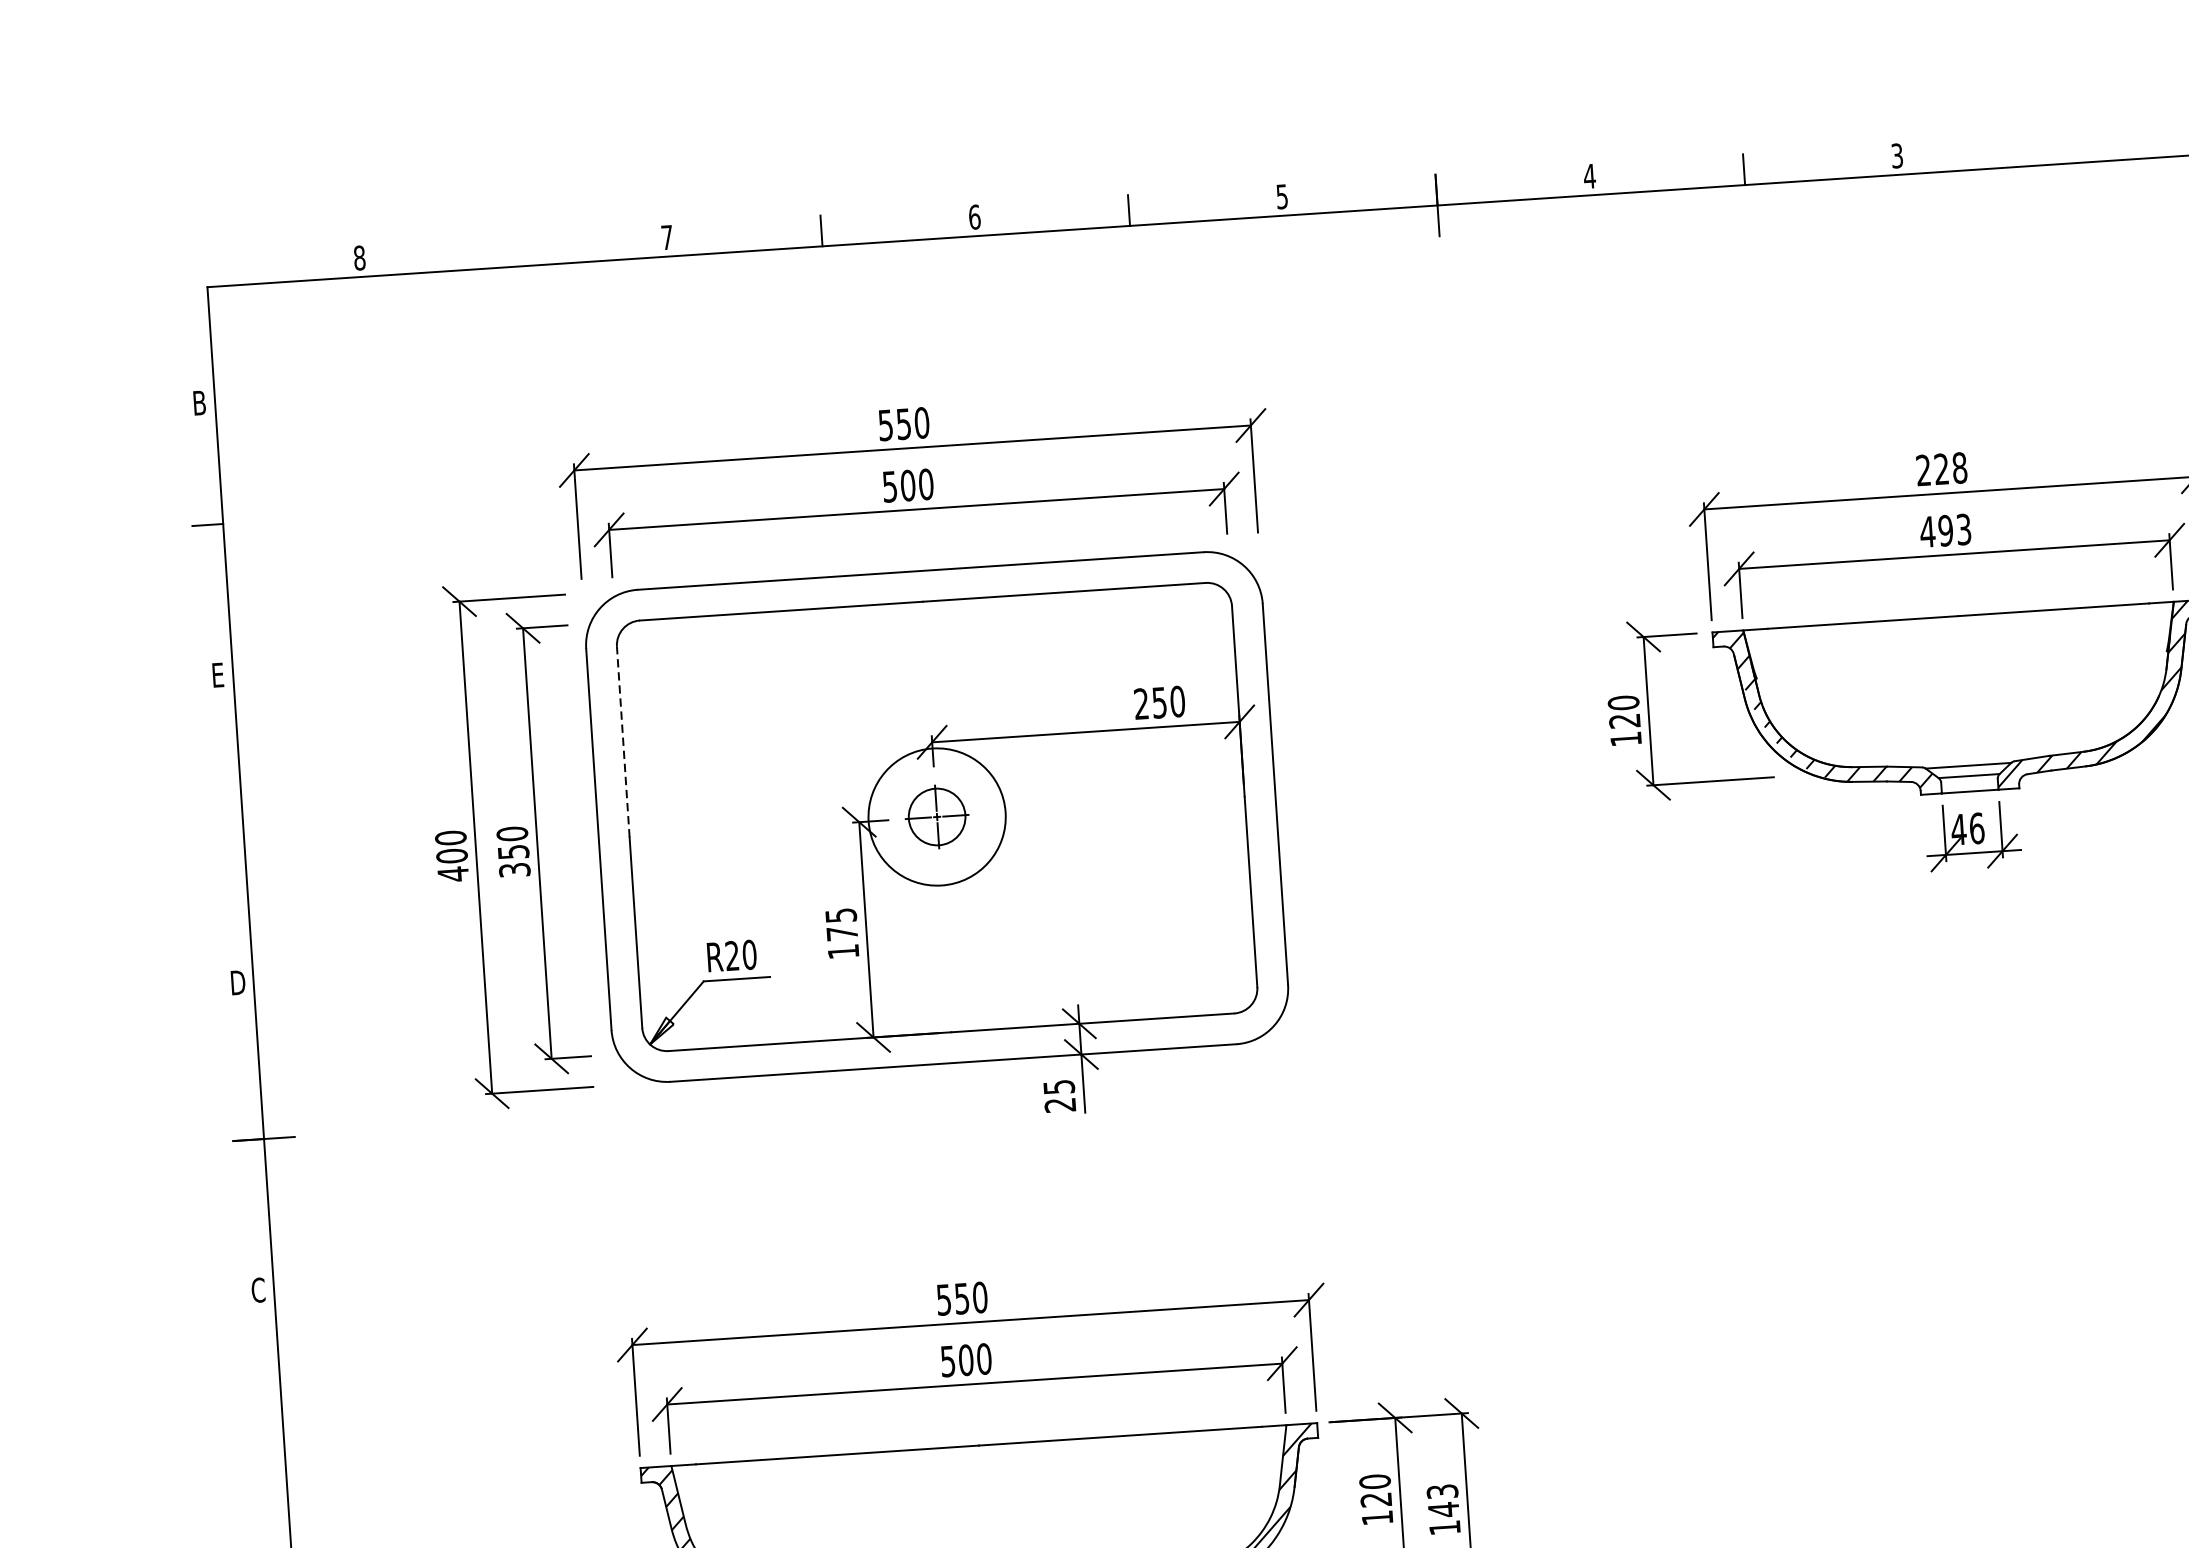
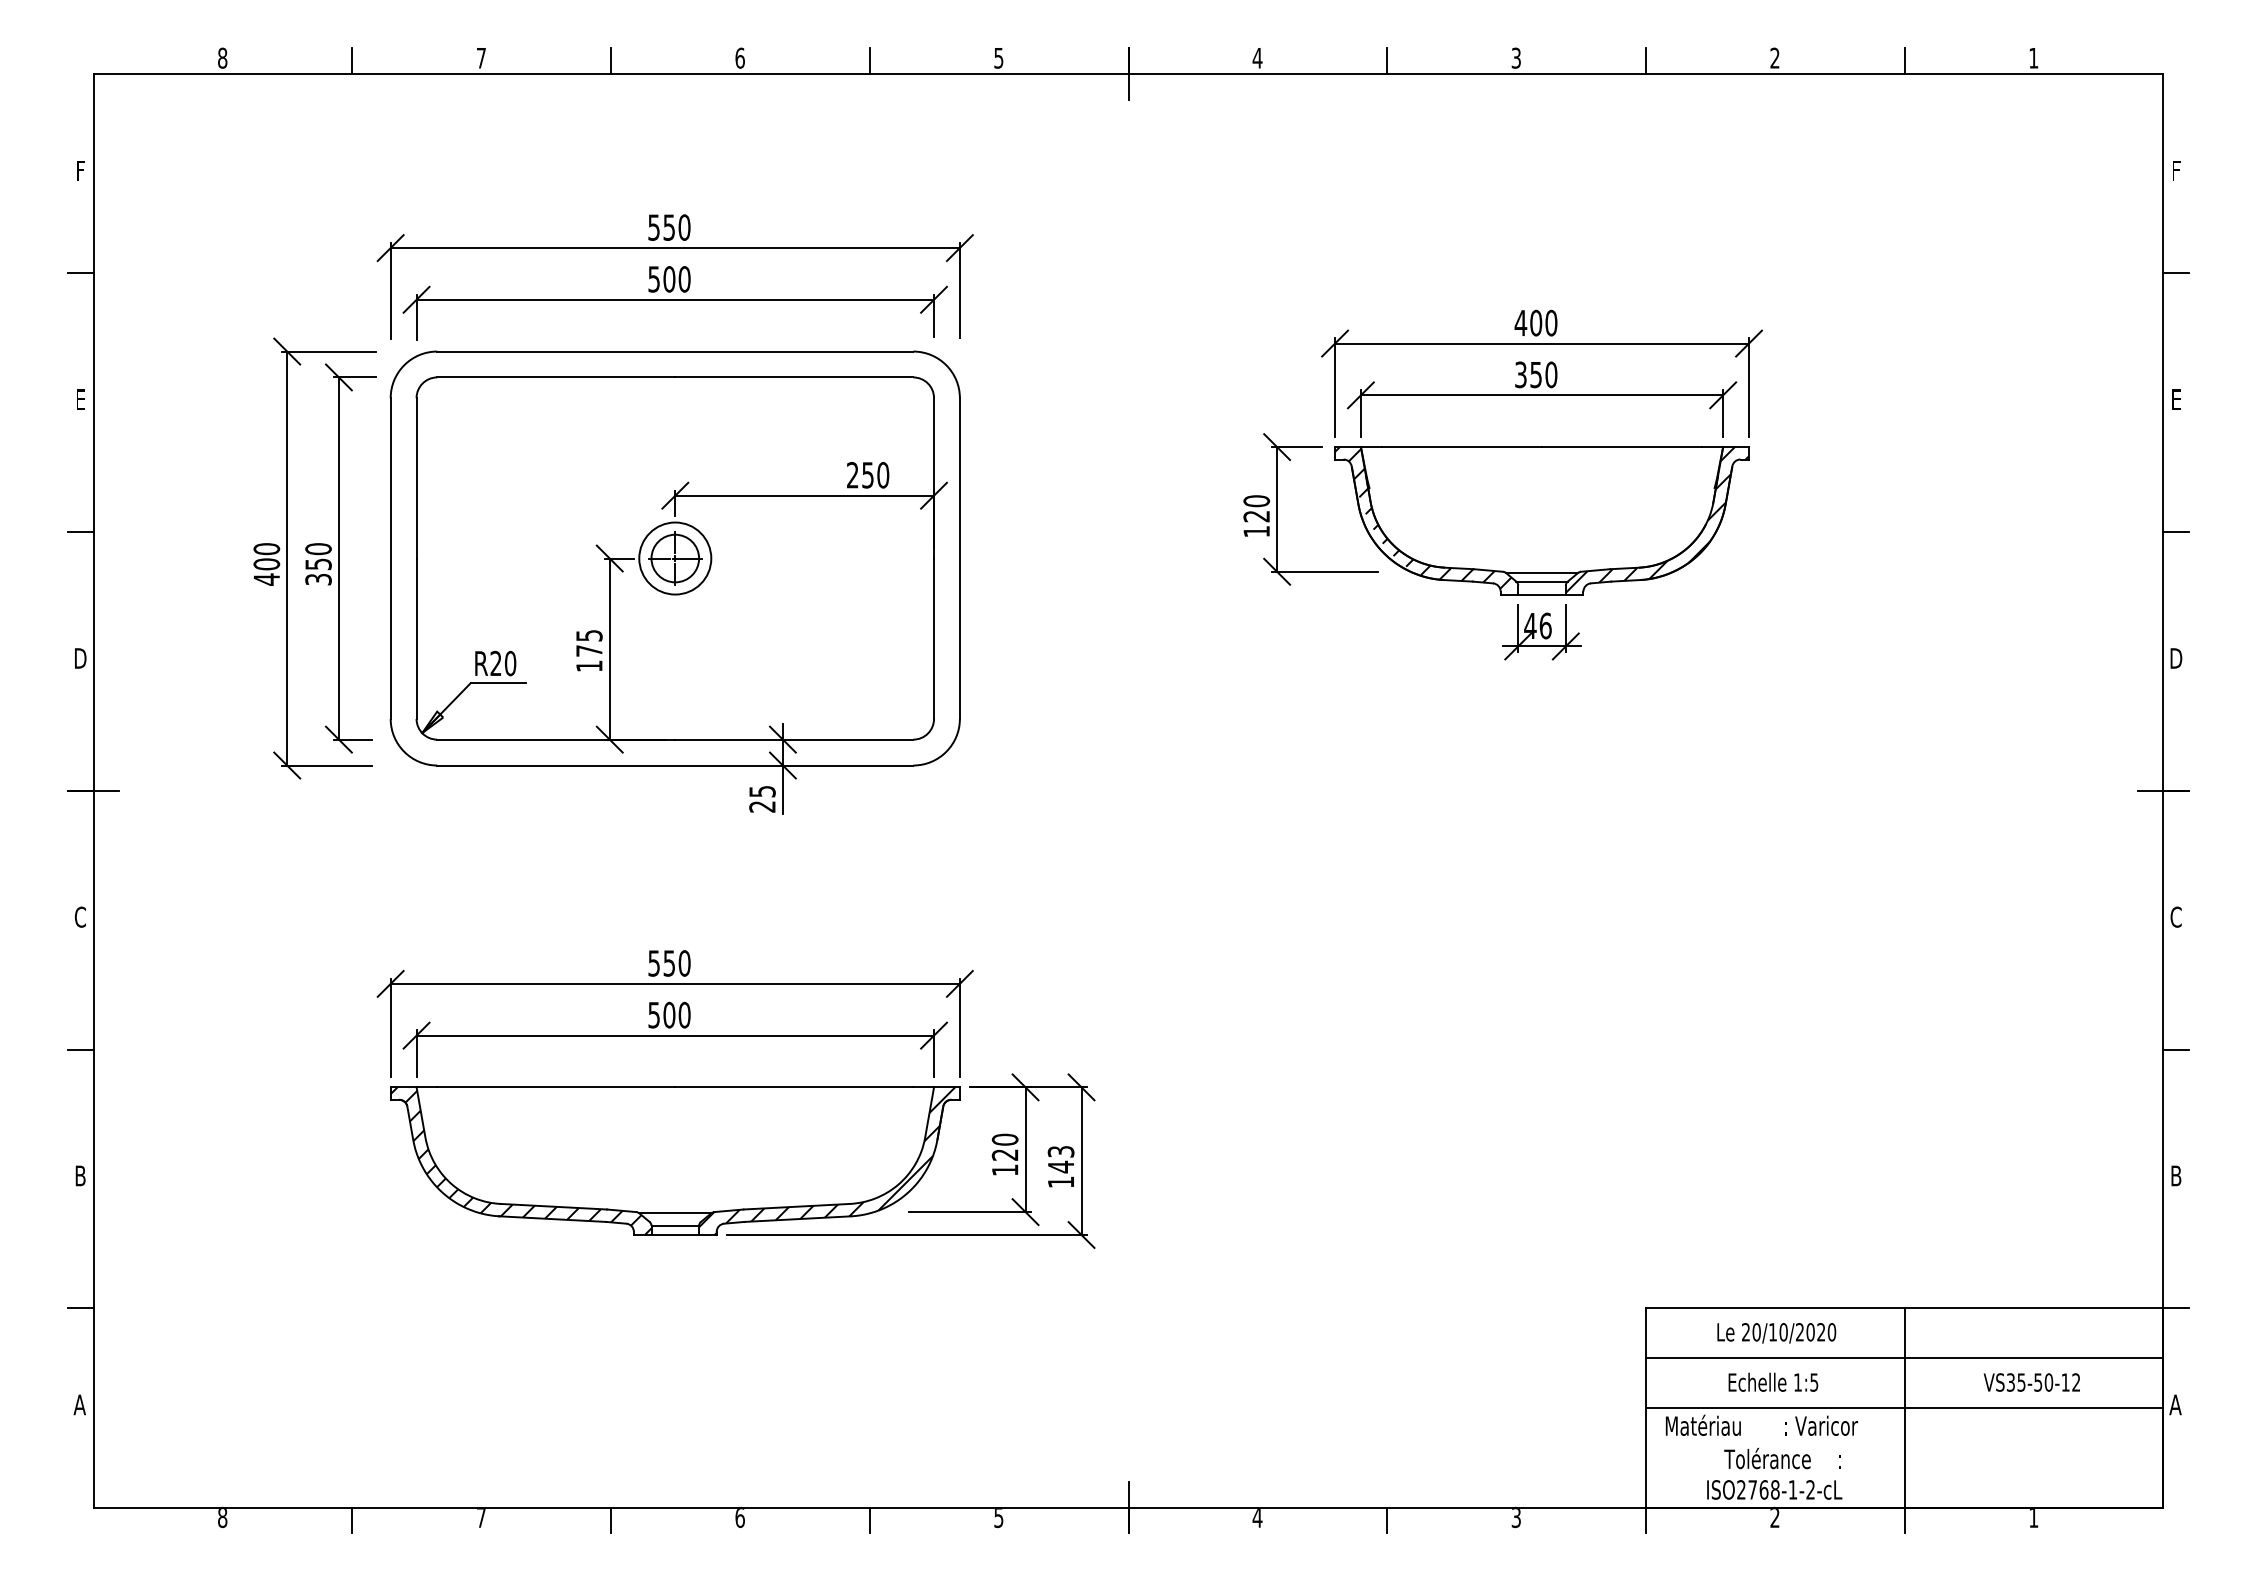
line: (2051, 149) -> (1645, 61), added
line: (514, 251) -> (352, 61), added
text: (199, 402) -> (80, 170), B -> F
text: (1940, 468) -> (1535, 322), 228 -> 400
text: (1945, 530) -> (1535, 374), 493 -> 350
line: (623, 741) -> (416, 477), dashed -> solid
circle: (937, 816) -> (675, 558), size x0.62
line: (228, 833) -> (80, 532), added
line: (268, 1447) -> (80, 1049), added

